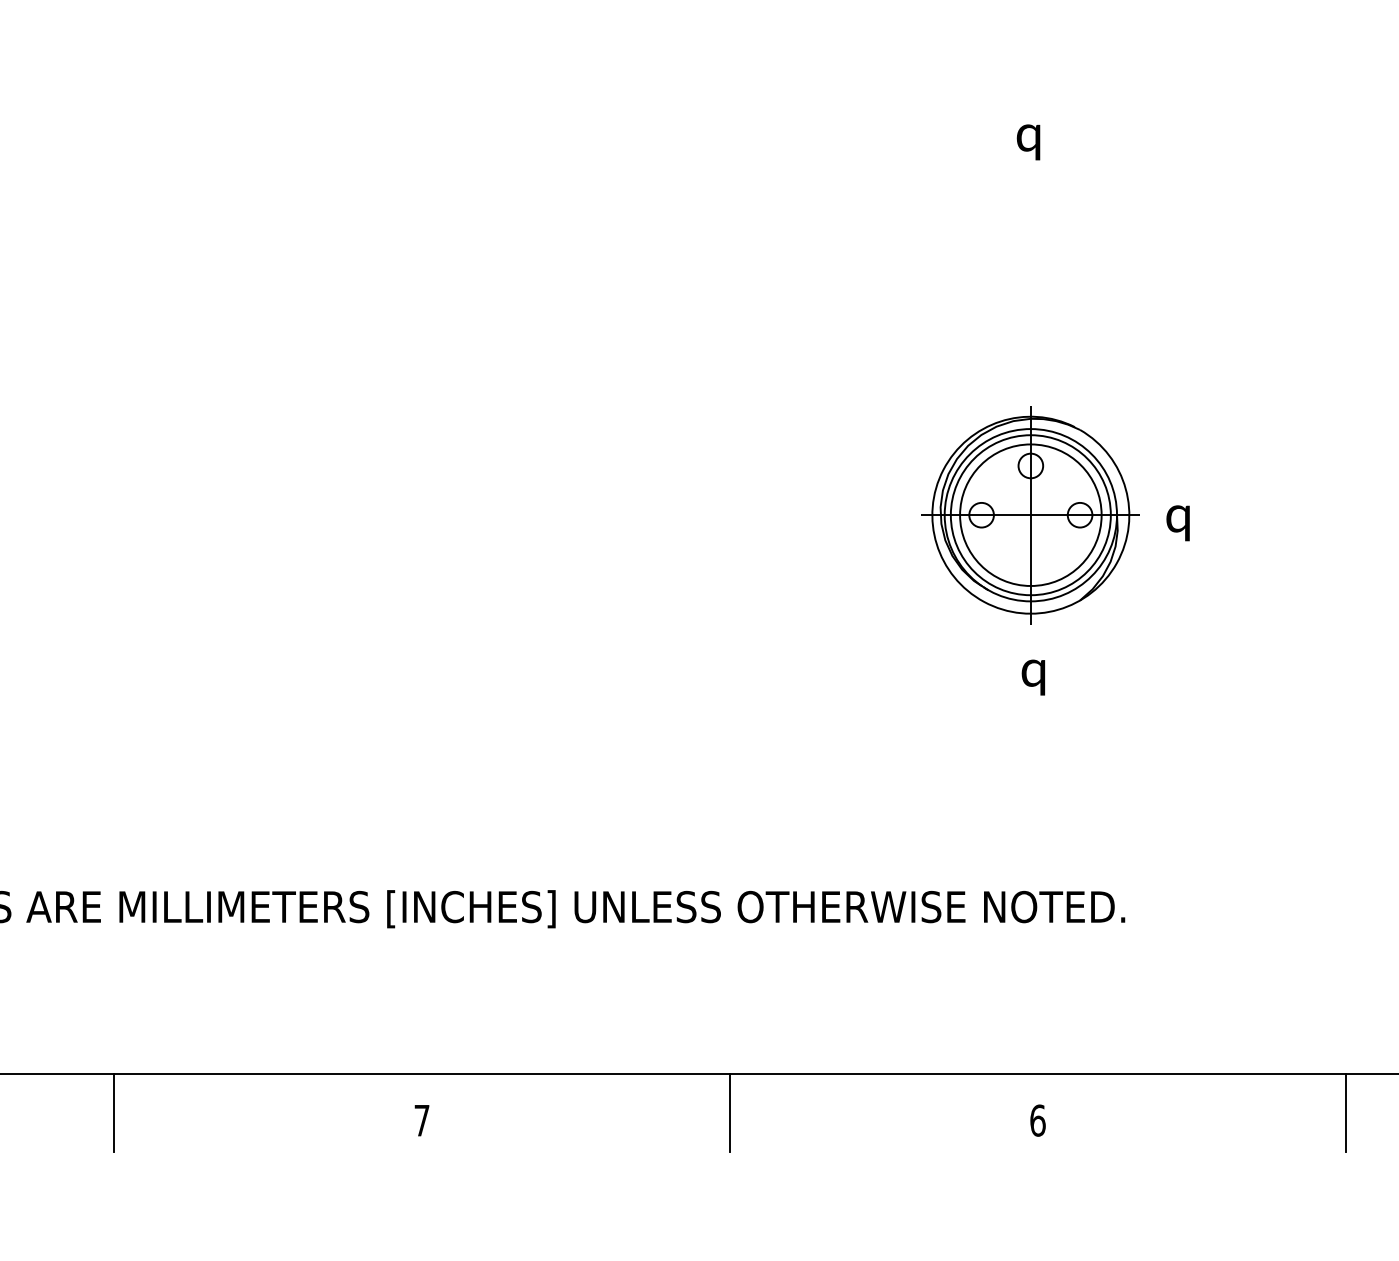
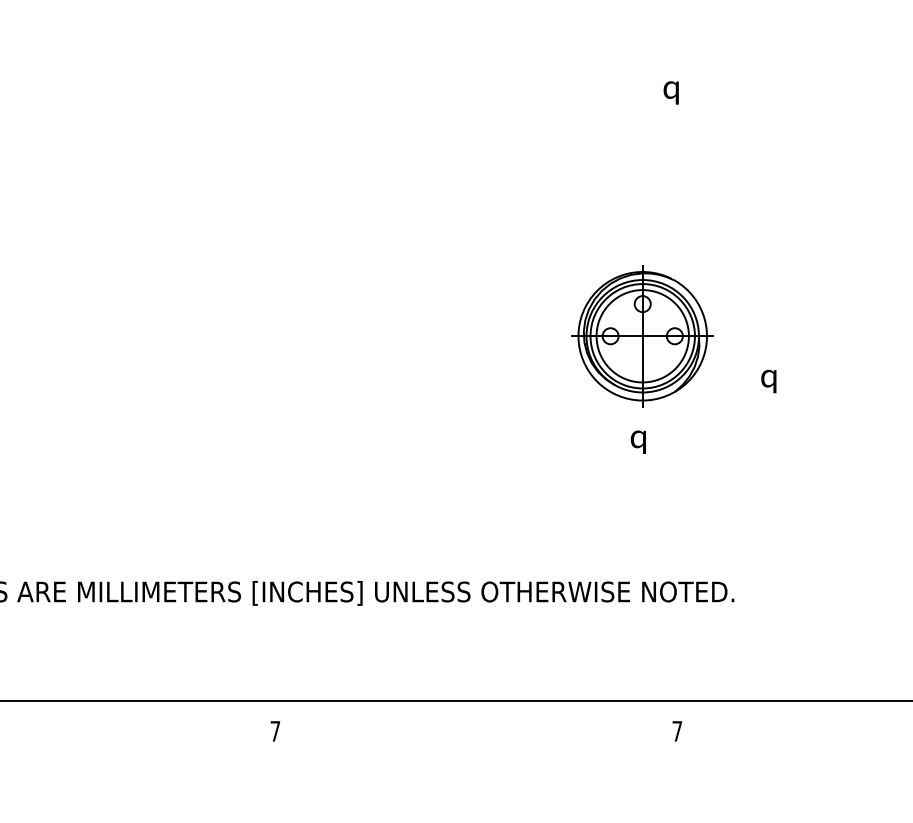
part: (1030, 515) -> (642, 336), moved
text: (1177, 523) -> (768, 381), moved
text: (1032, 676) -> (637, 441), moved
line: (114, 1111) -> (74, 725), removed
line: (730, 1111) -> (476, 725), removed
line: (1346, 1111) -> (878, 725), removed
text: (1038, 1119) -> (677, 730), 6 -> 7

